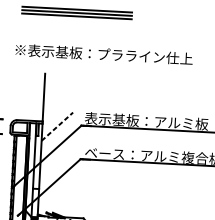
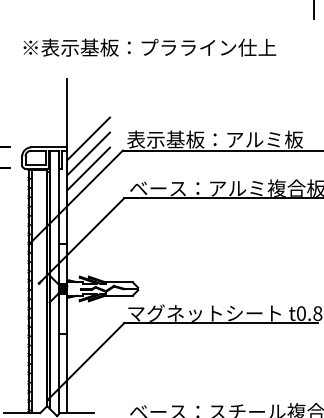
line: (57, 115) -> (88, 138), added
line: (57, 126) -> (89, 153), dashed -> solid
line: (56, 136) -> (88, 168), added

